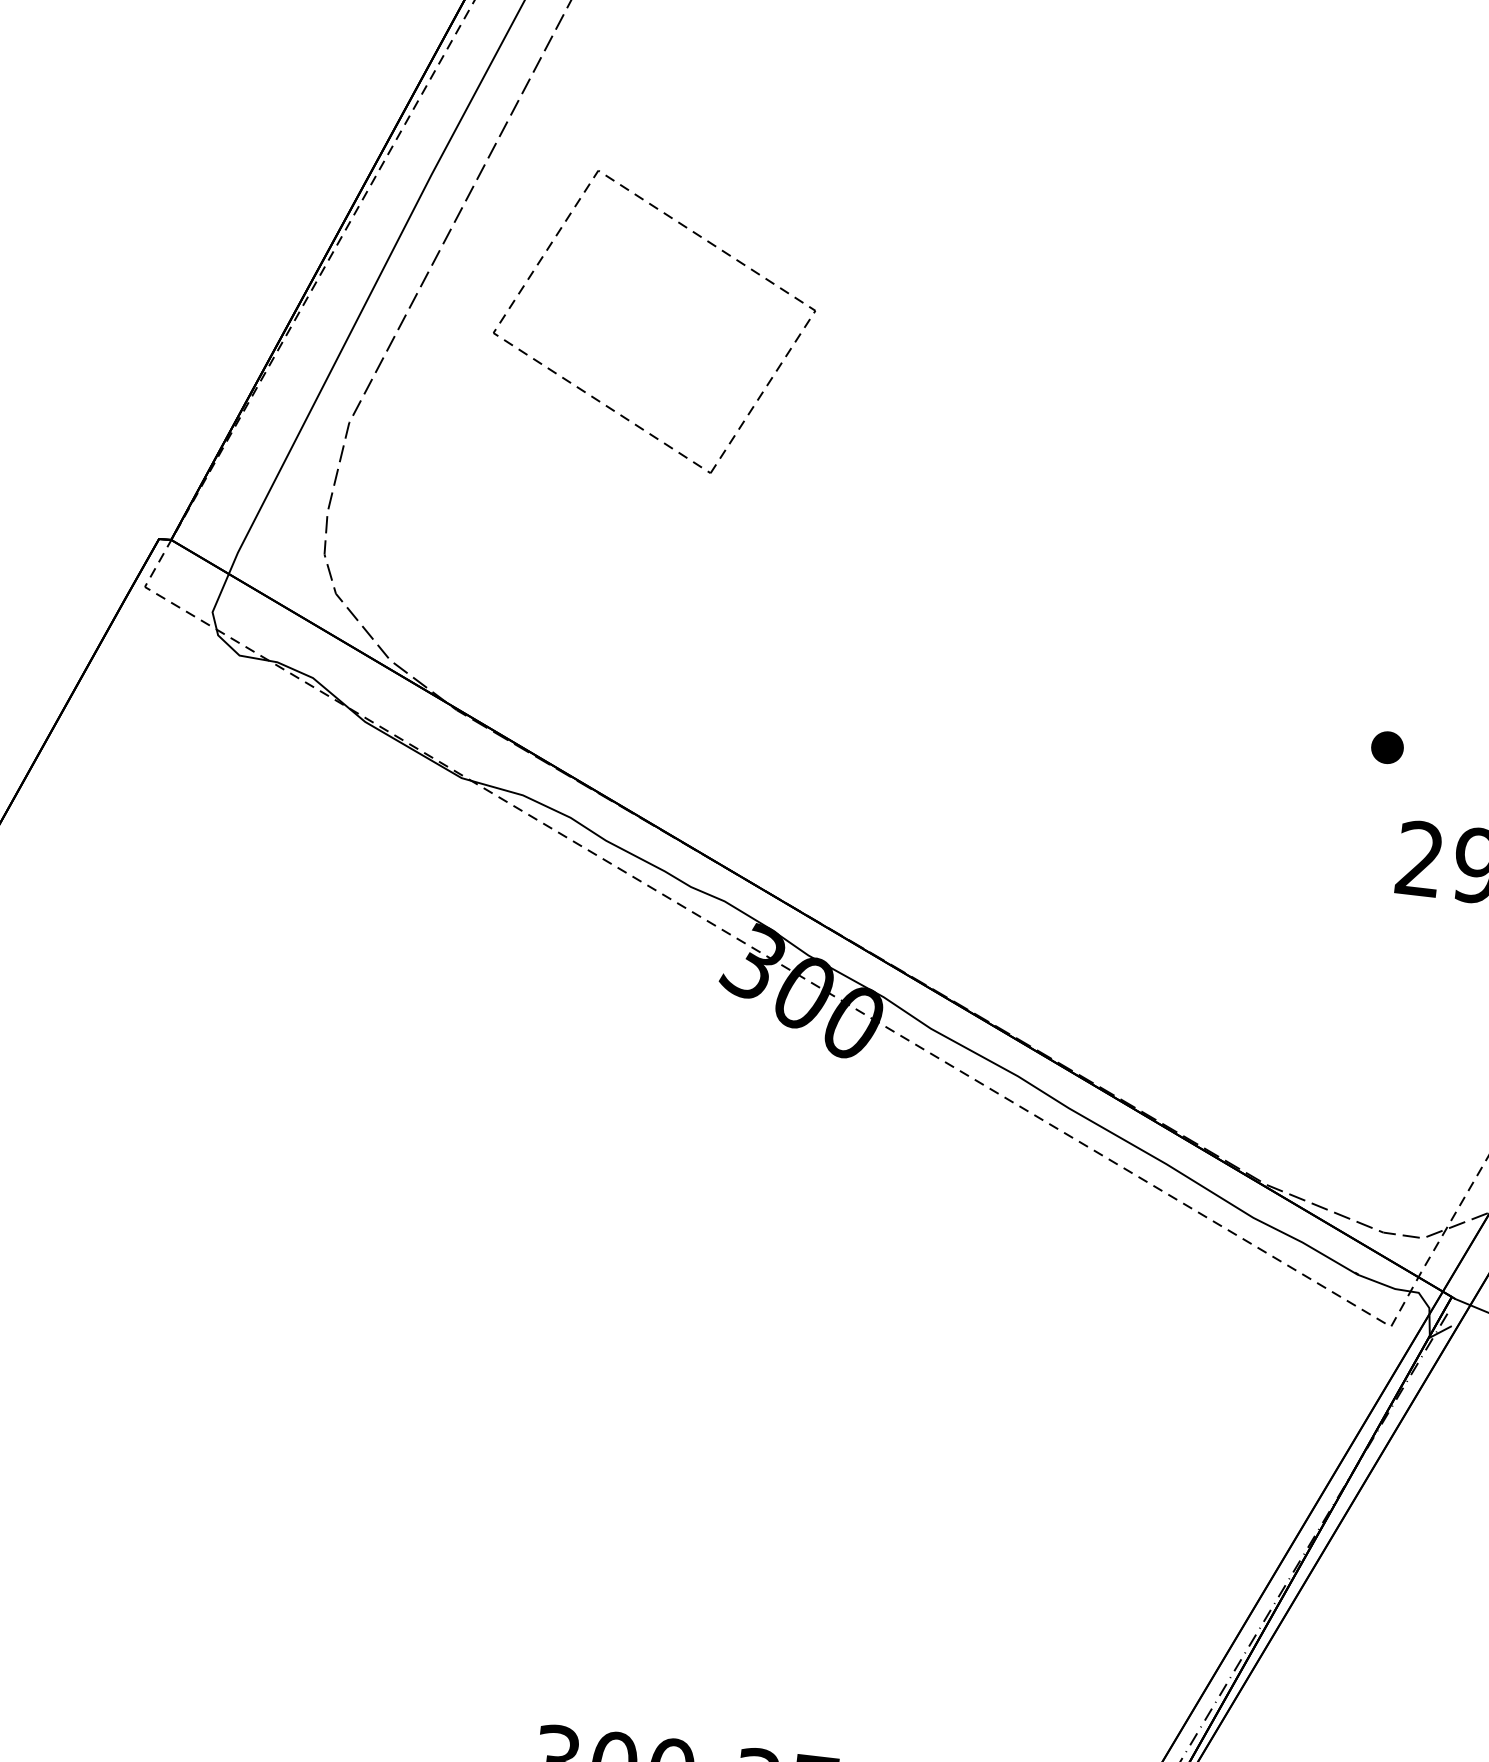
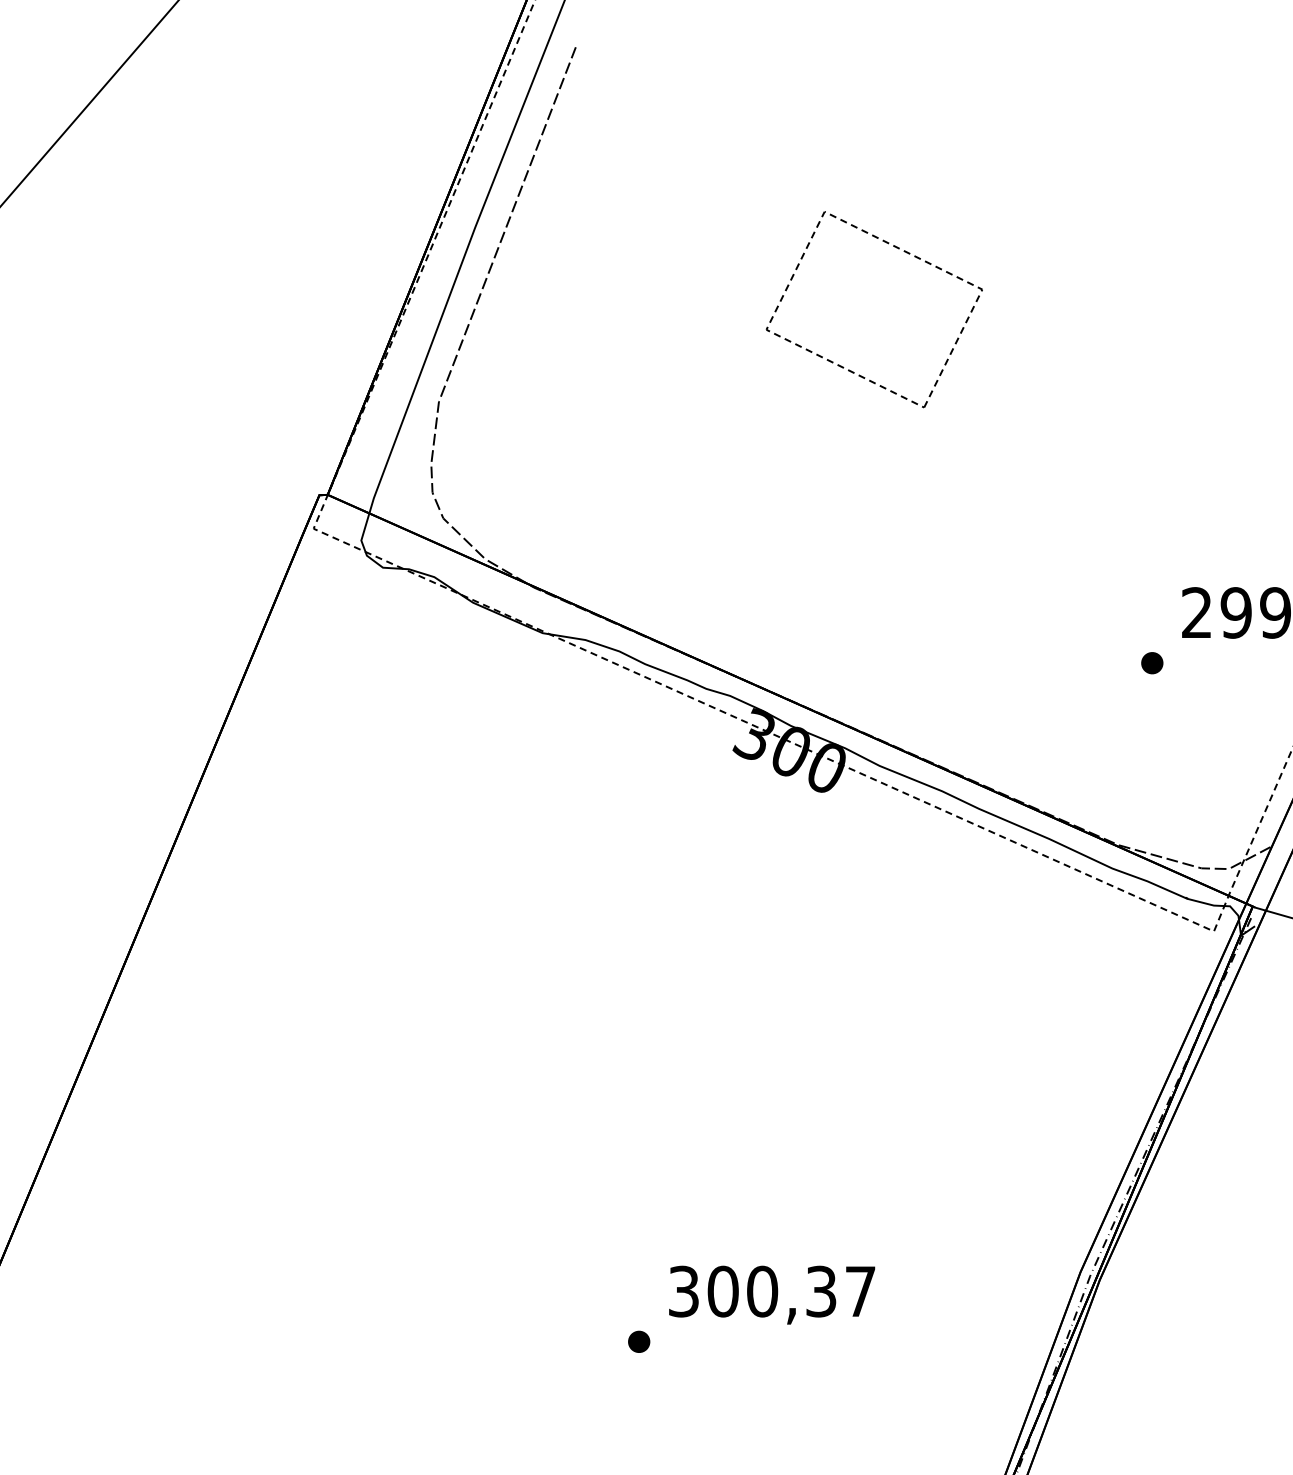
part: (599, 399) -> (843, 366), moved
part: (1387, 748) -> (1152, 663), moved

